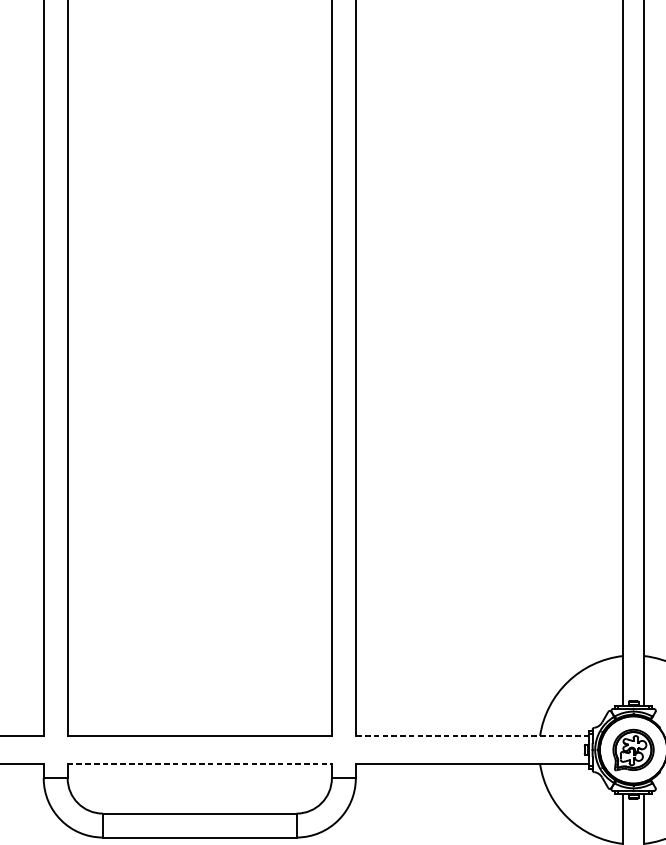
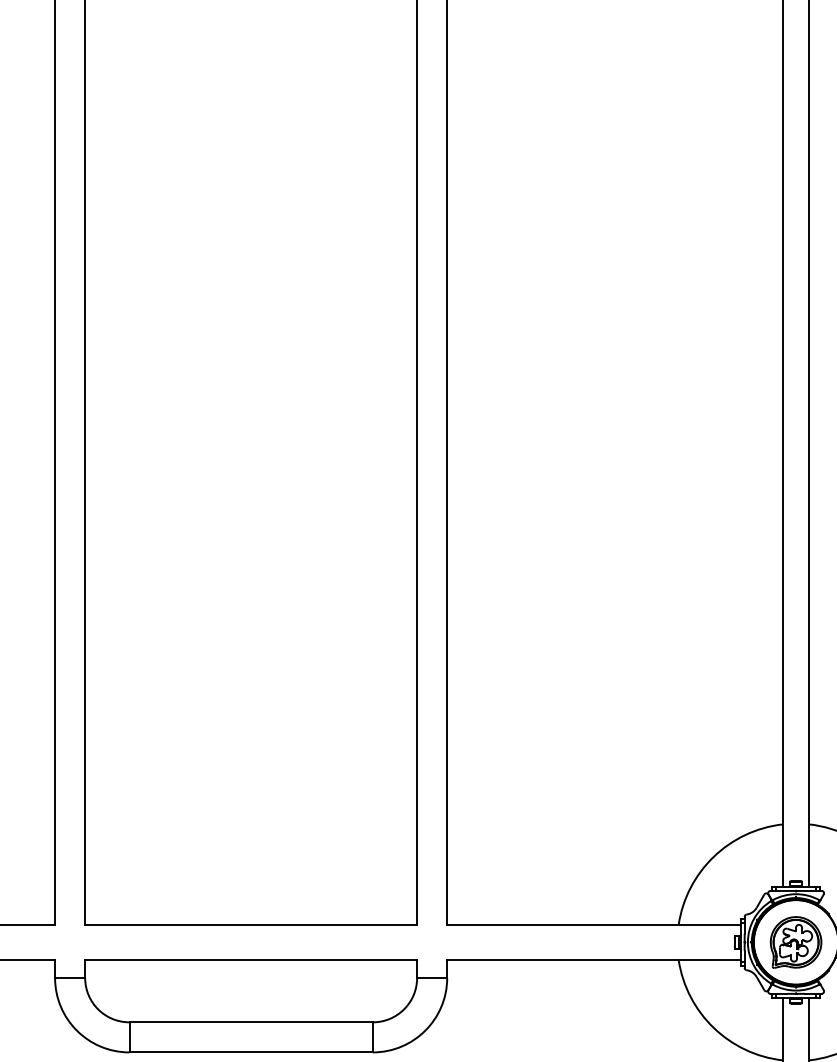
line: (472, 735) -> (593, 924), dashed -> solid
line: (200, 764) -> (251, 960), dashed -> solid

